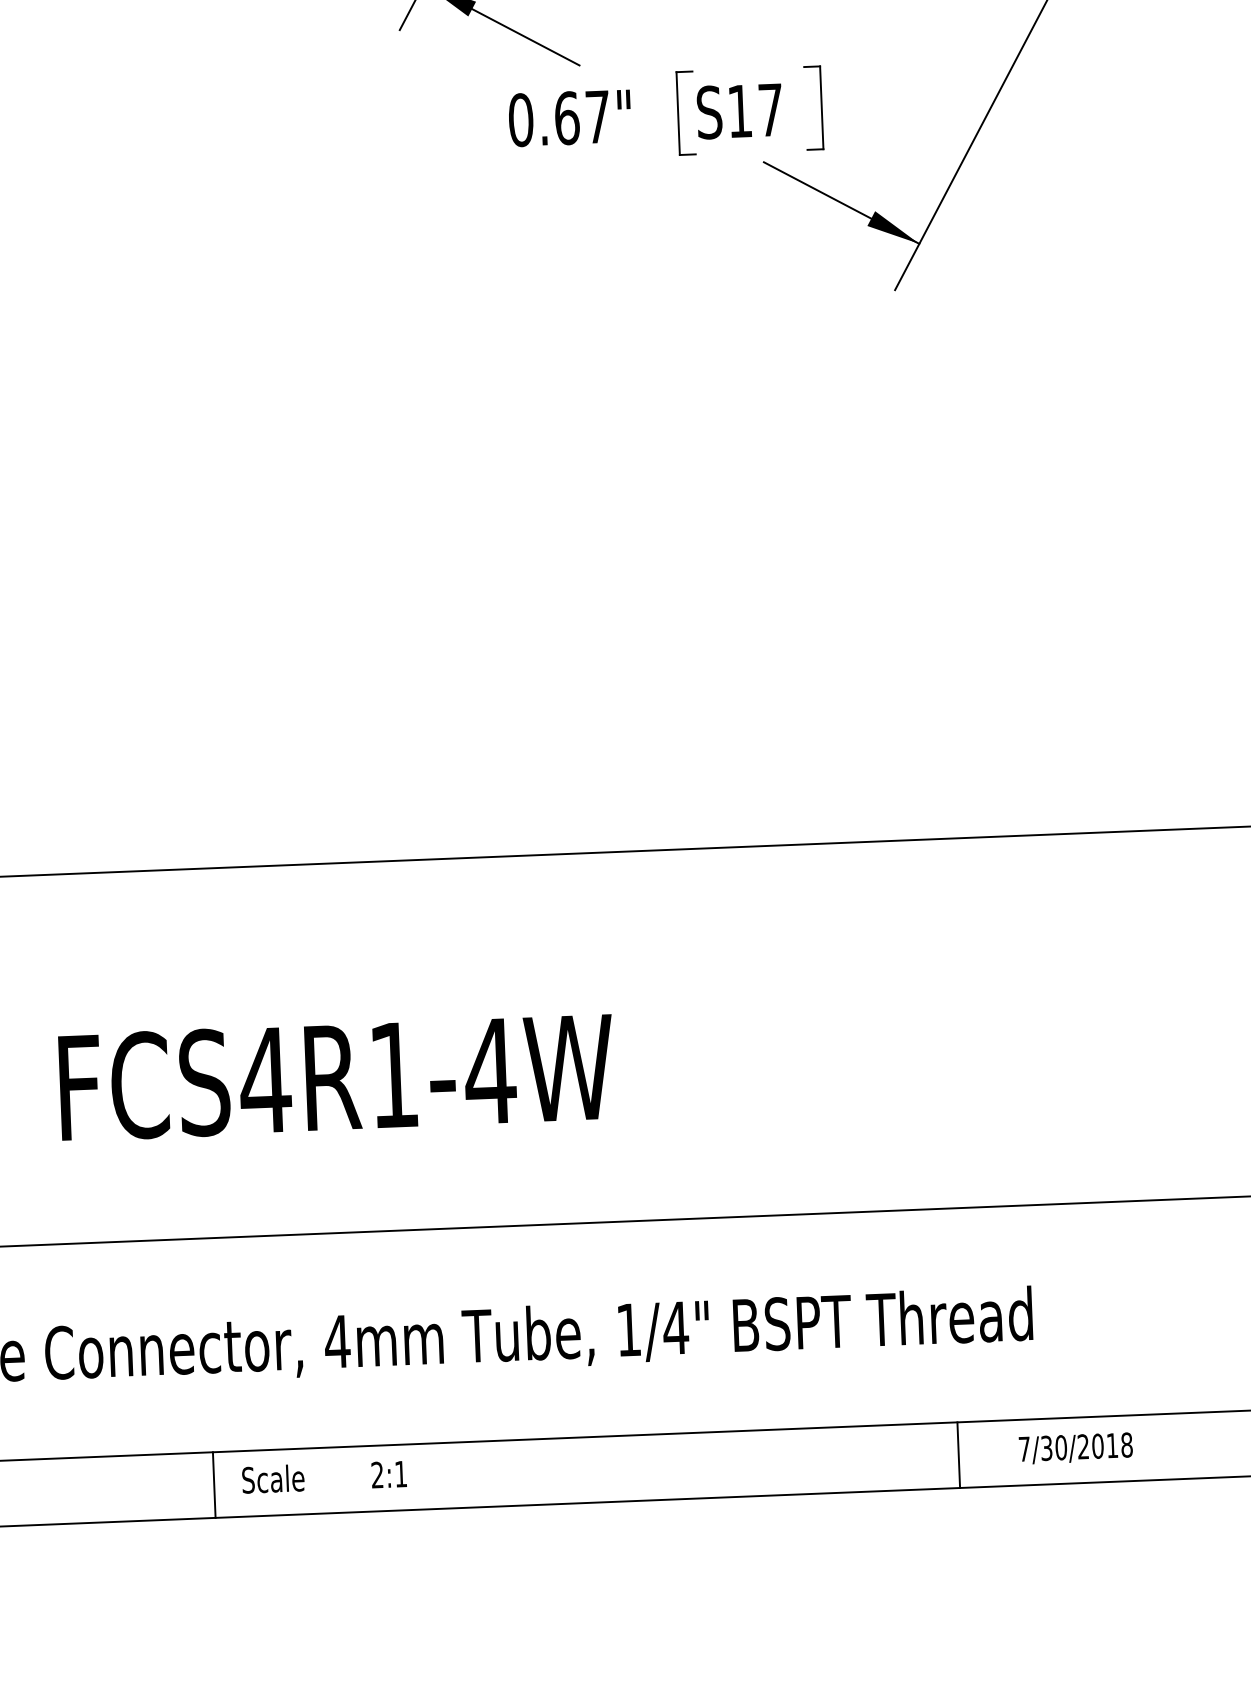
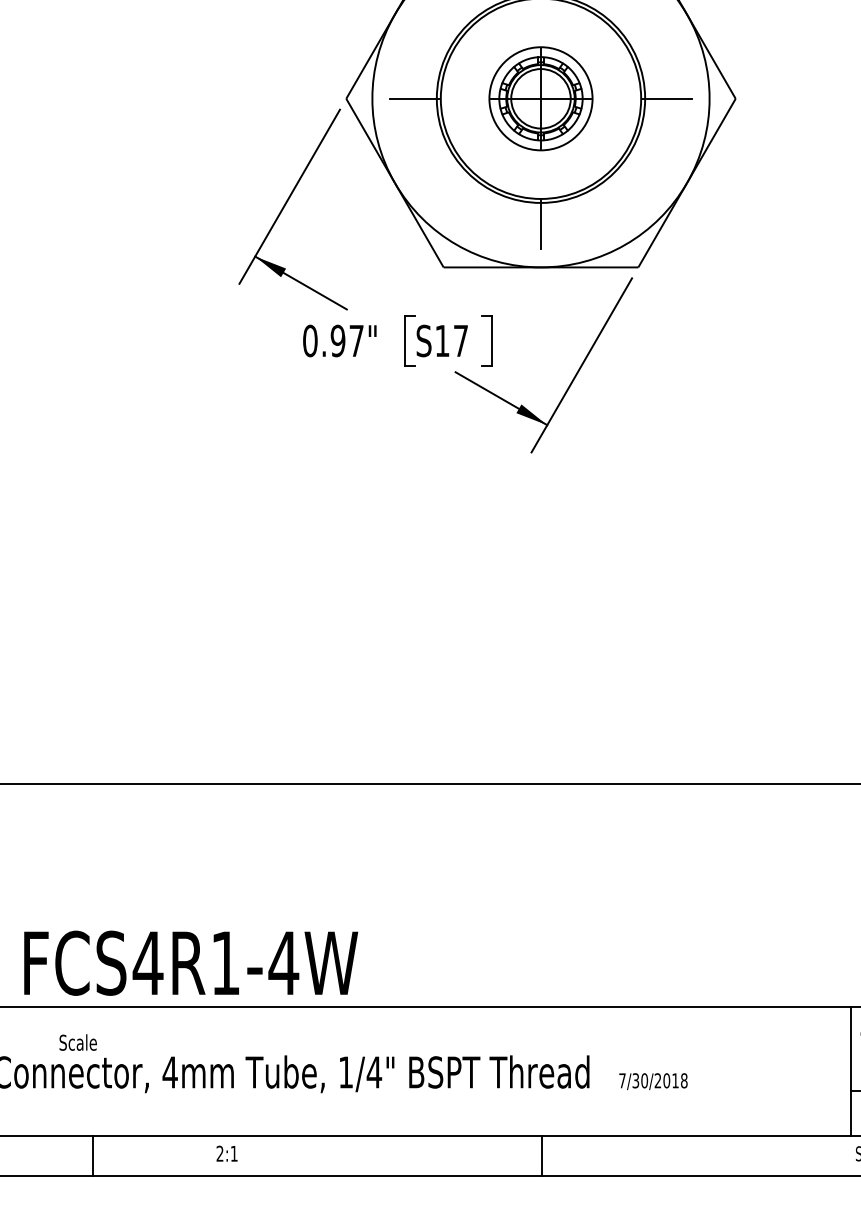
text: (566, 117) -> (337, 340), 0.67" -> 0.97"
text: (337, 1076) -> (191, 962), moved
text: (1075, 1448) -> (653, 1081), moved
text: (388, 1474) -> (226, 1153), moved
text: (272, 1478) -> (77, 1042), moved

